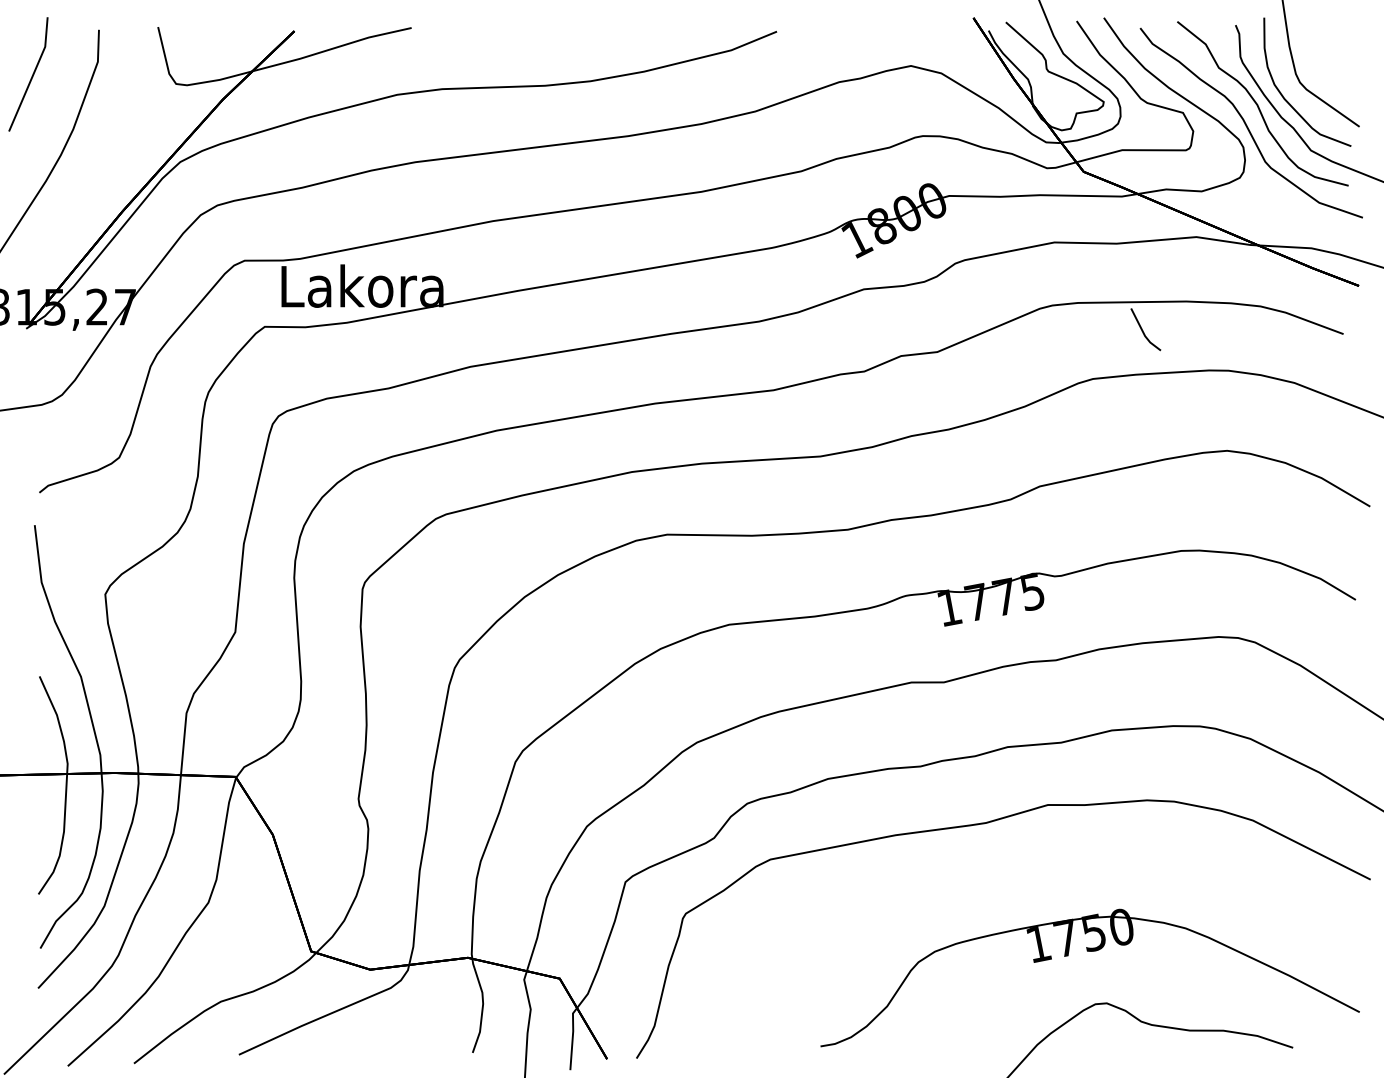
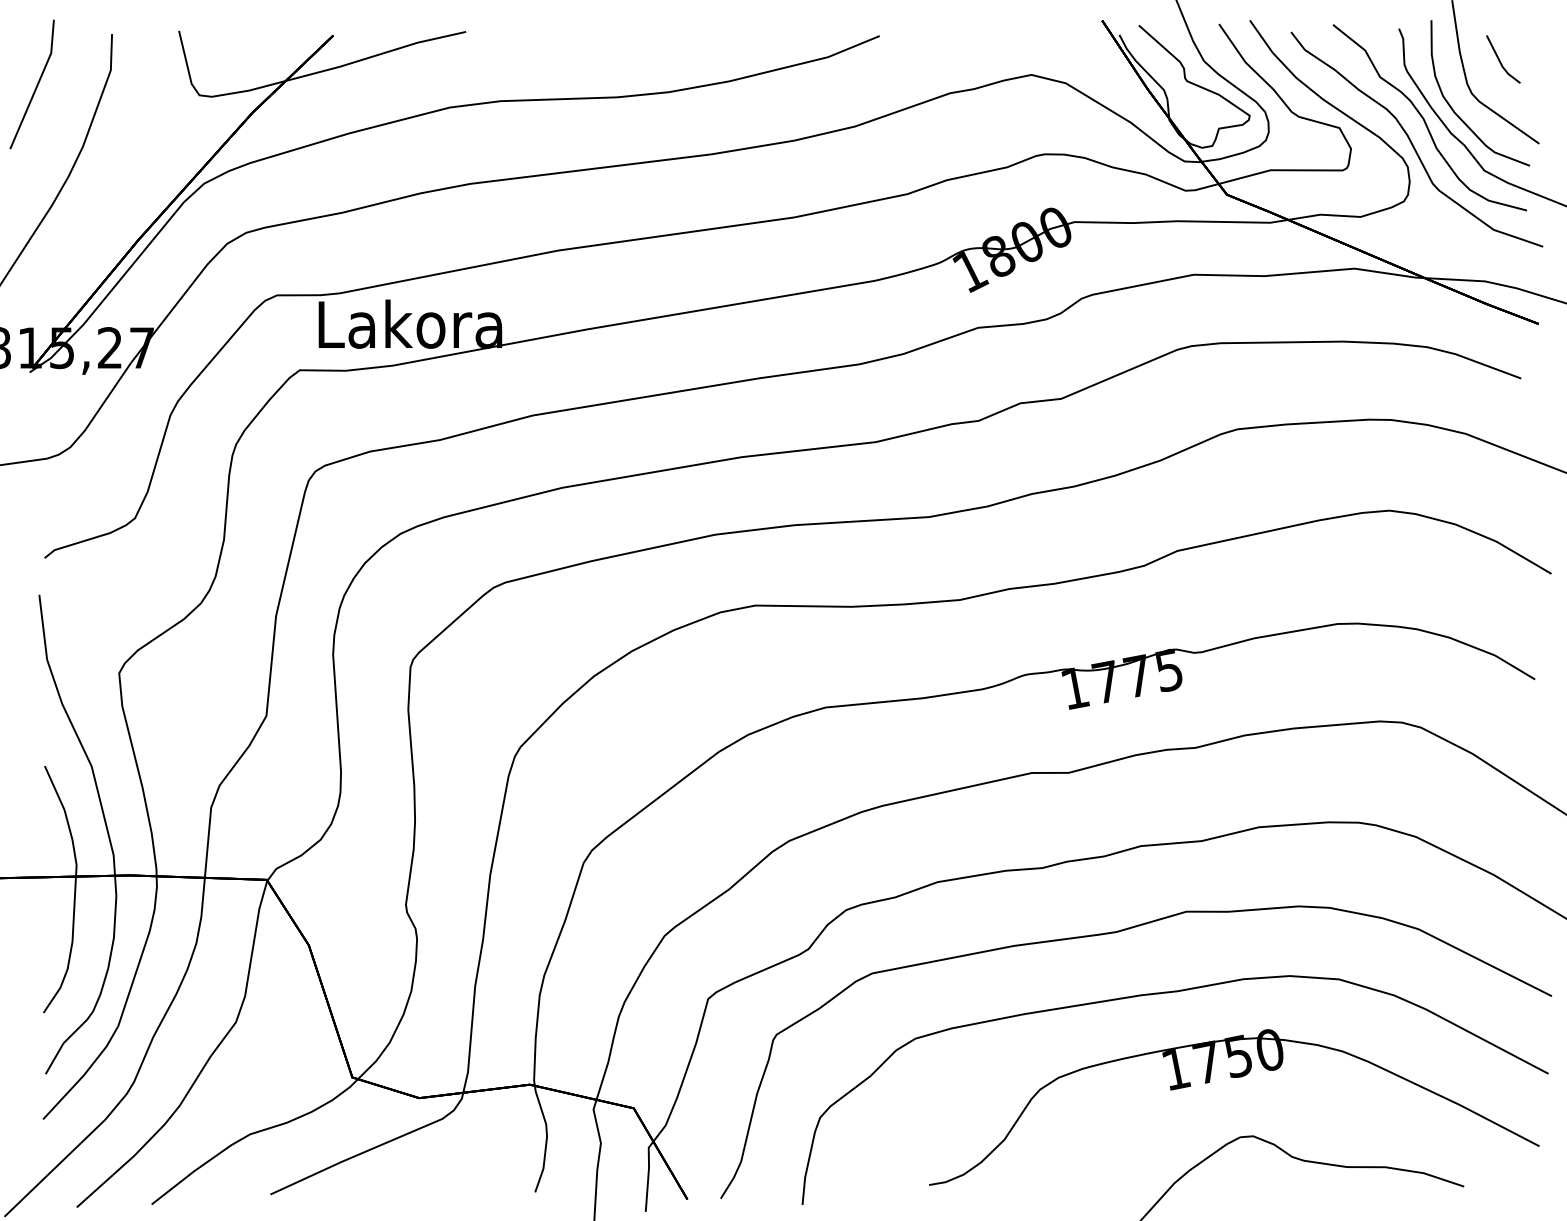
line: (1143, 330) -> (1500, 60), moved
curve: (1024, 878) -> (1160, 994), added

